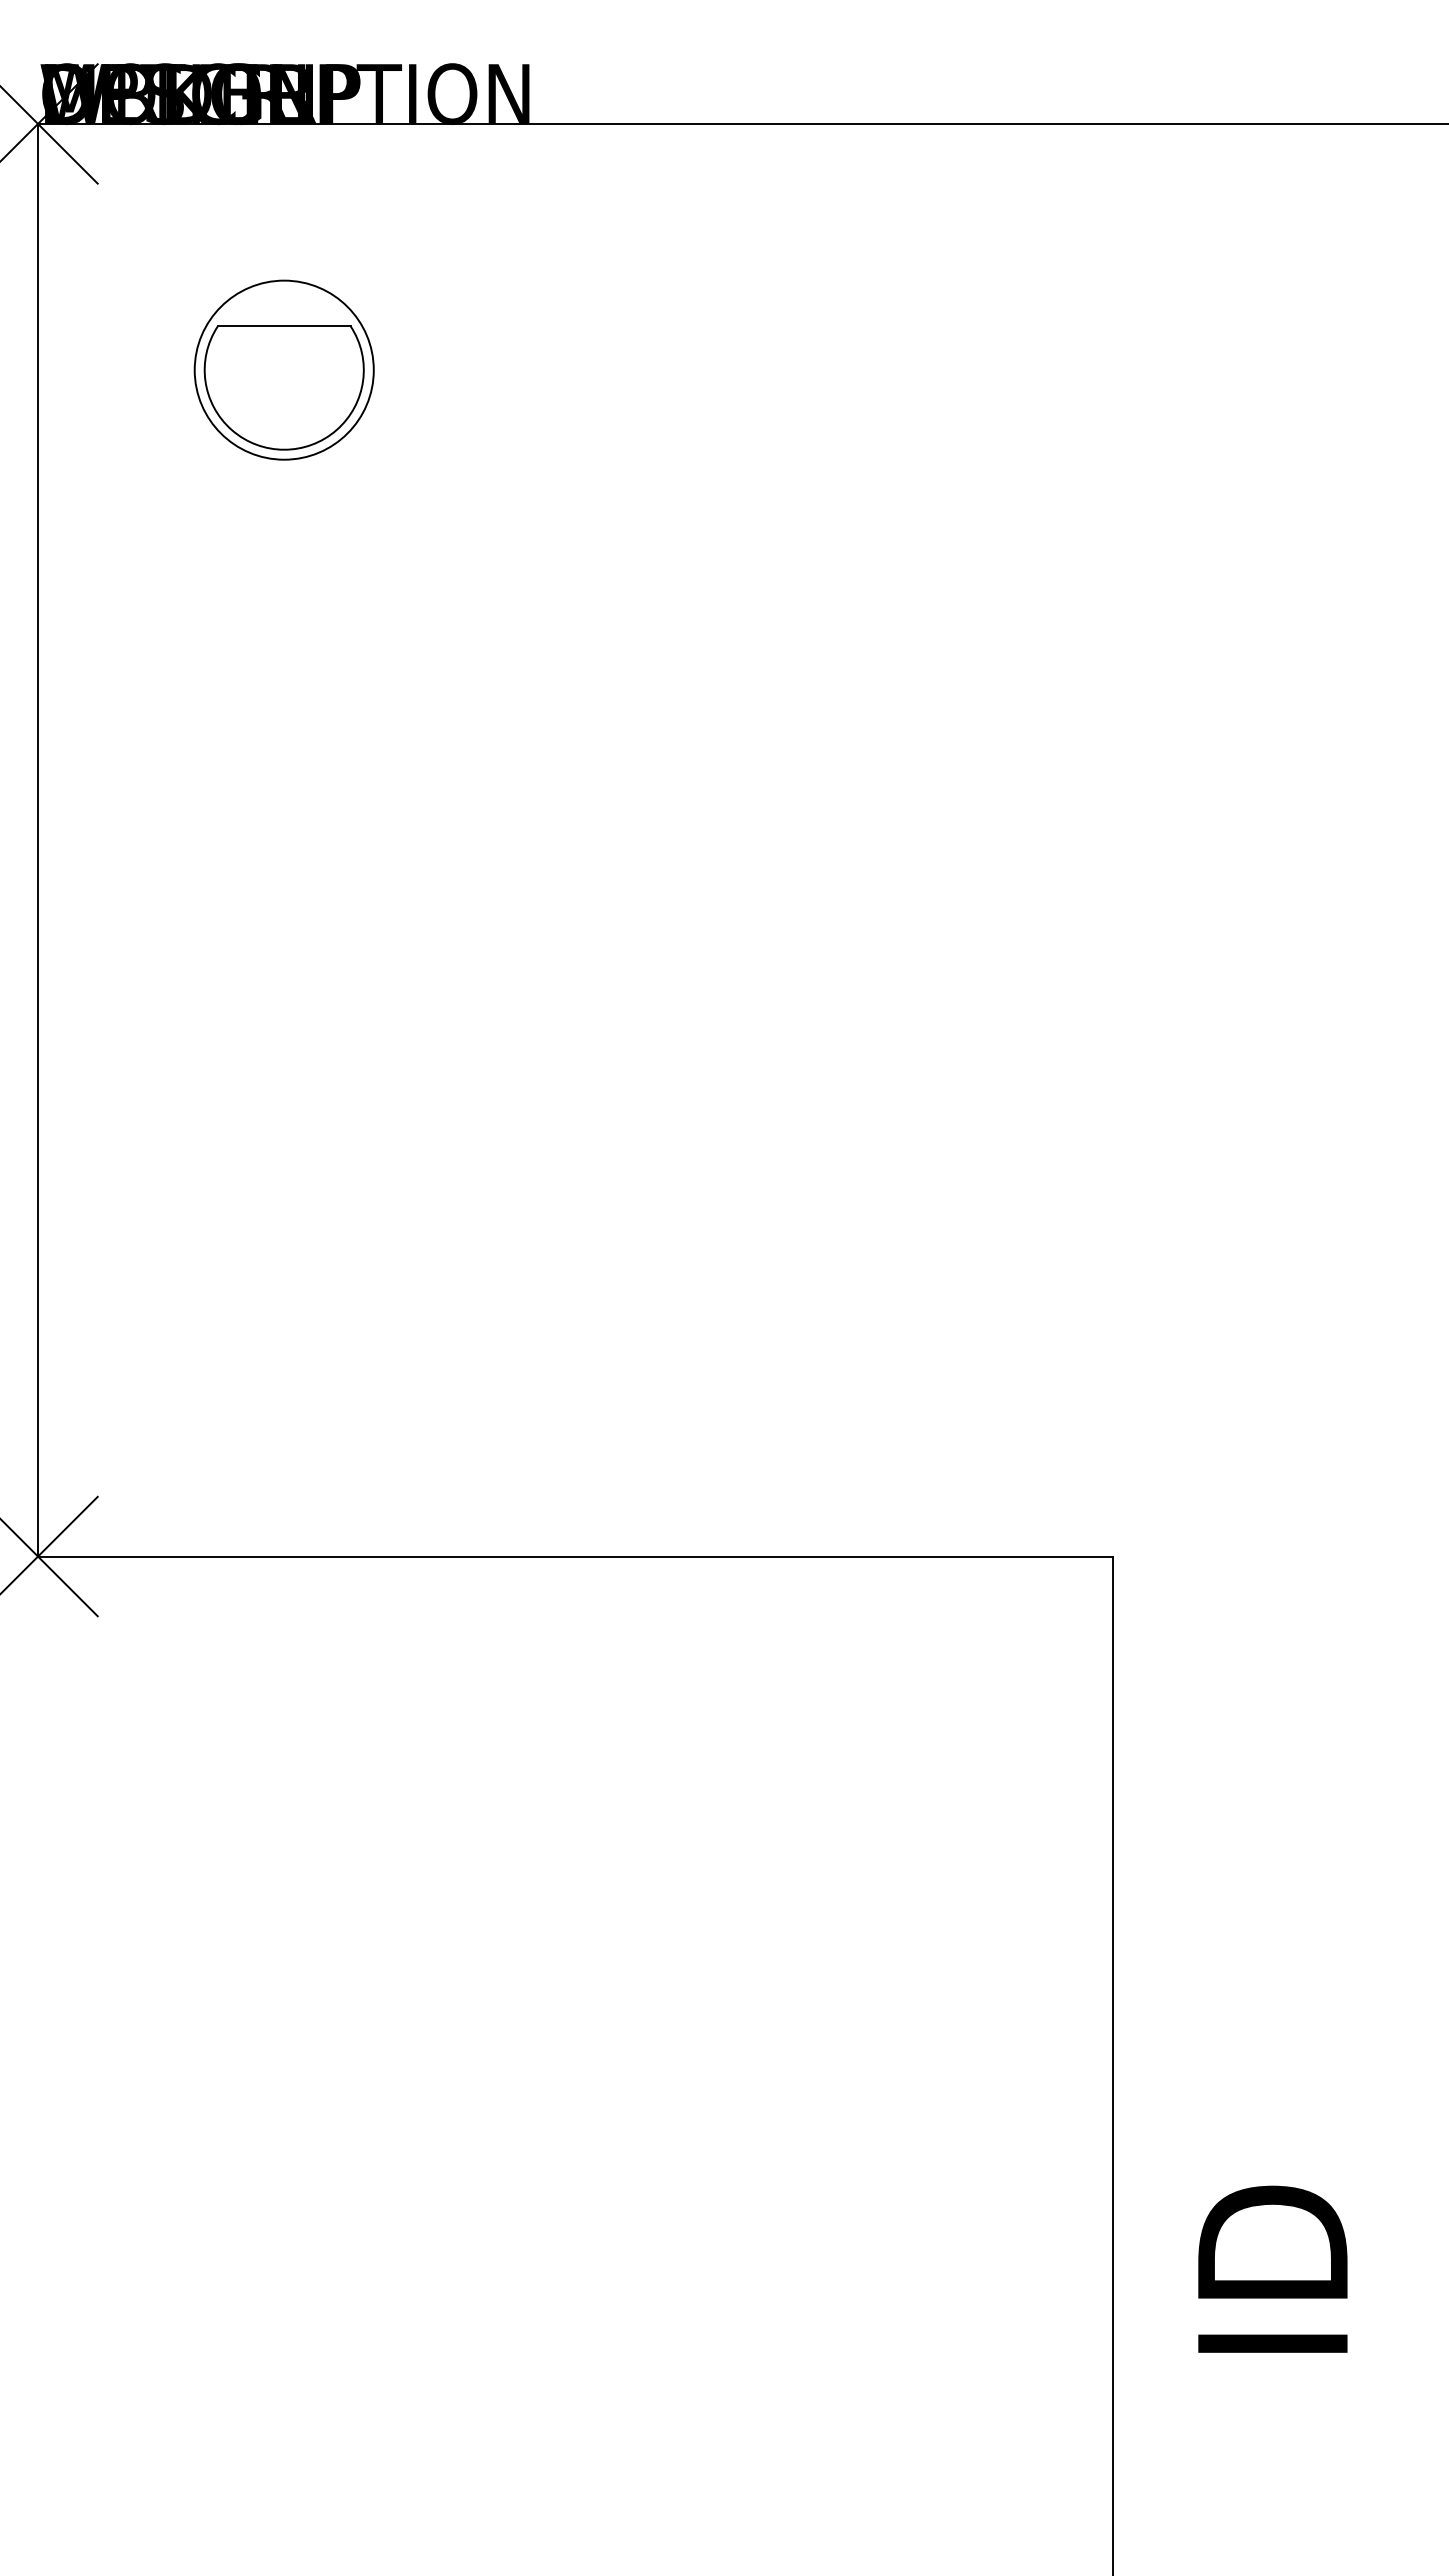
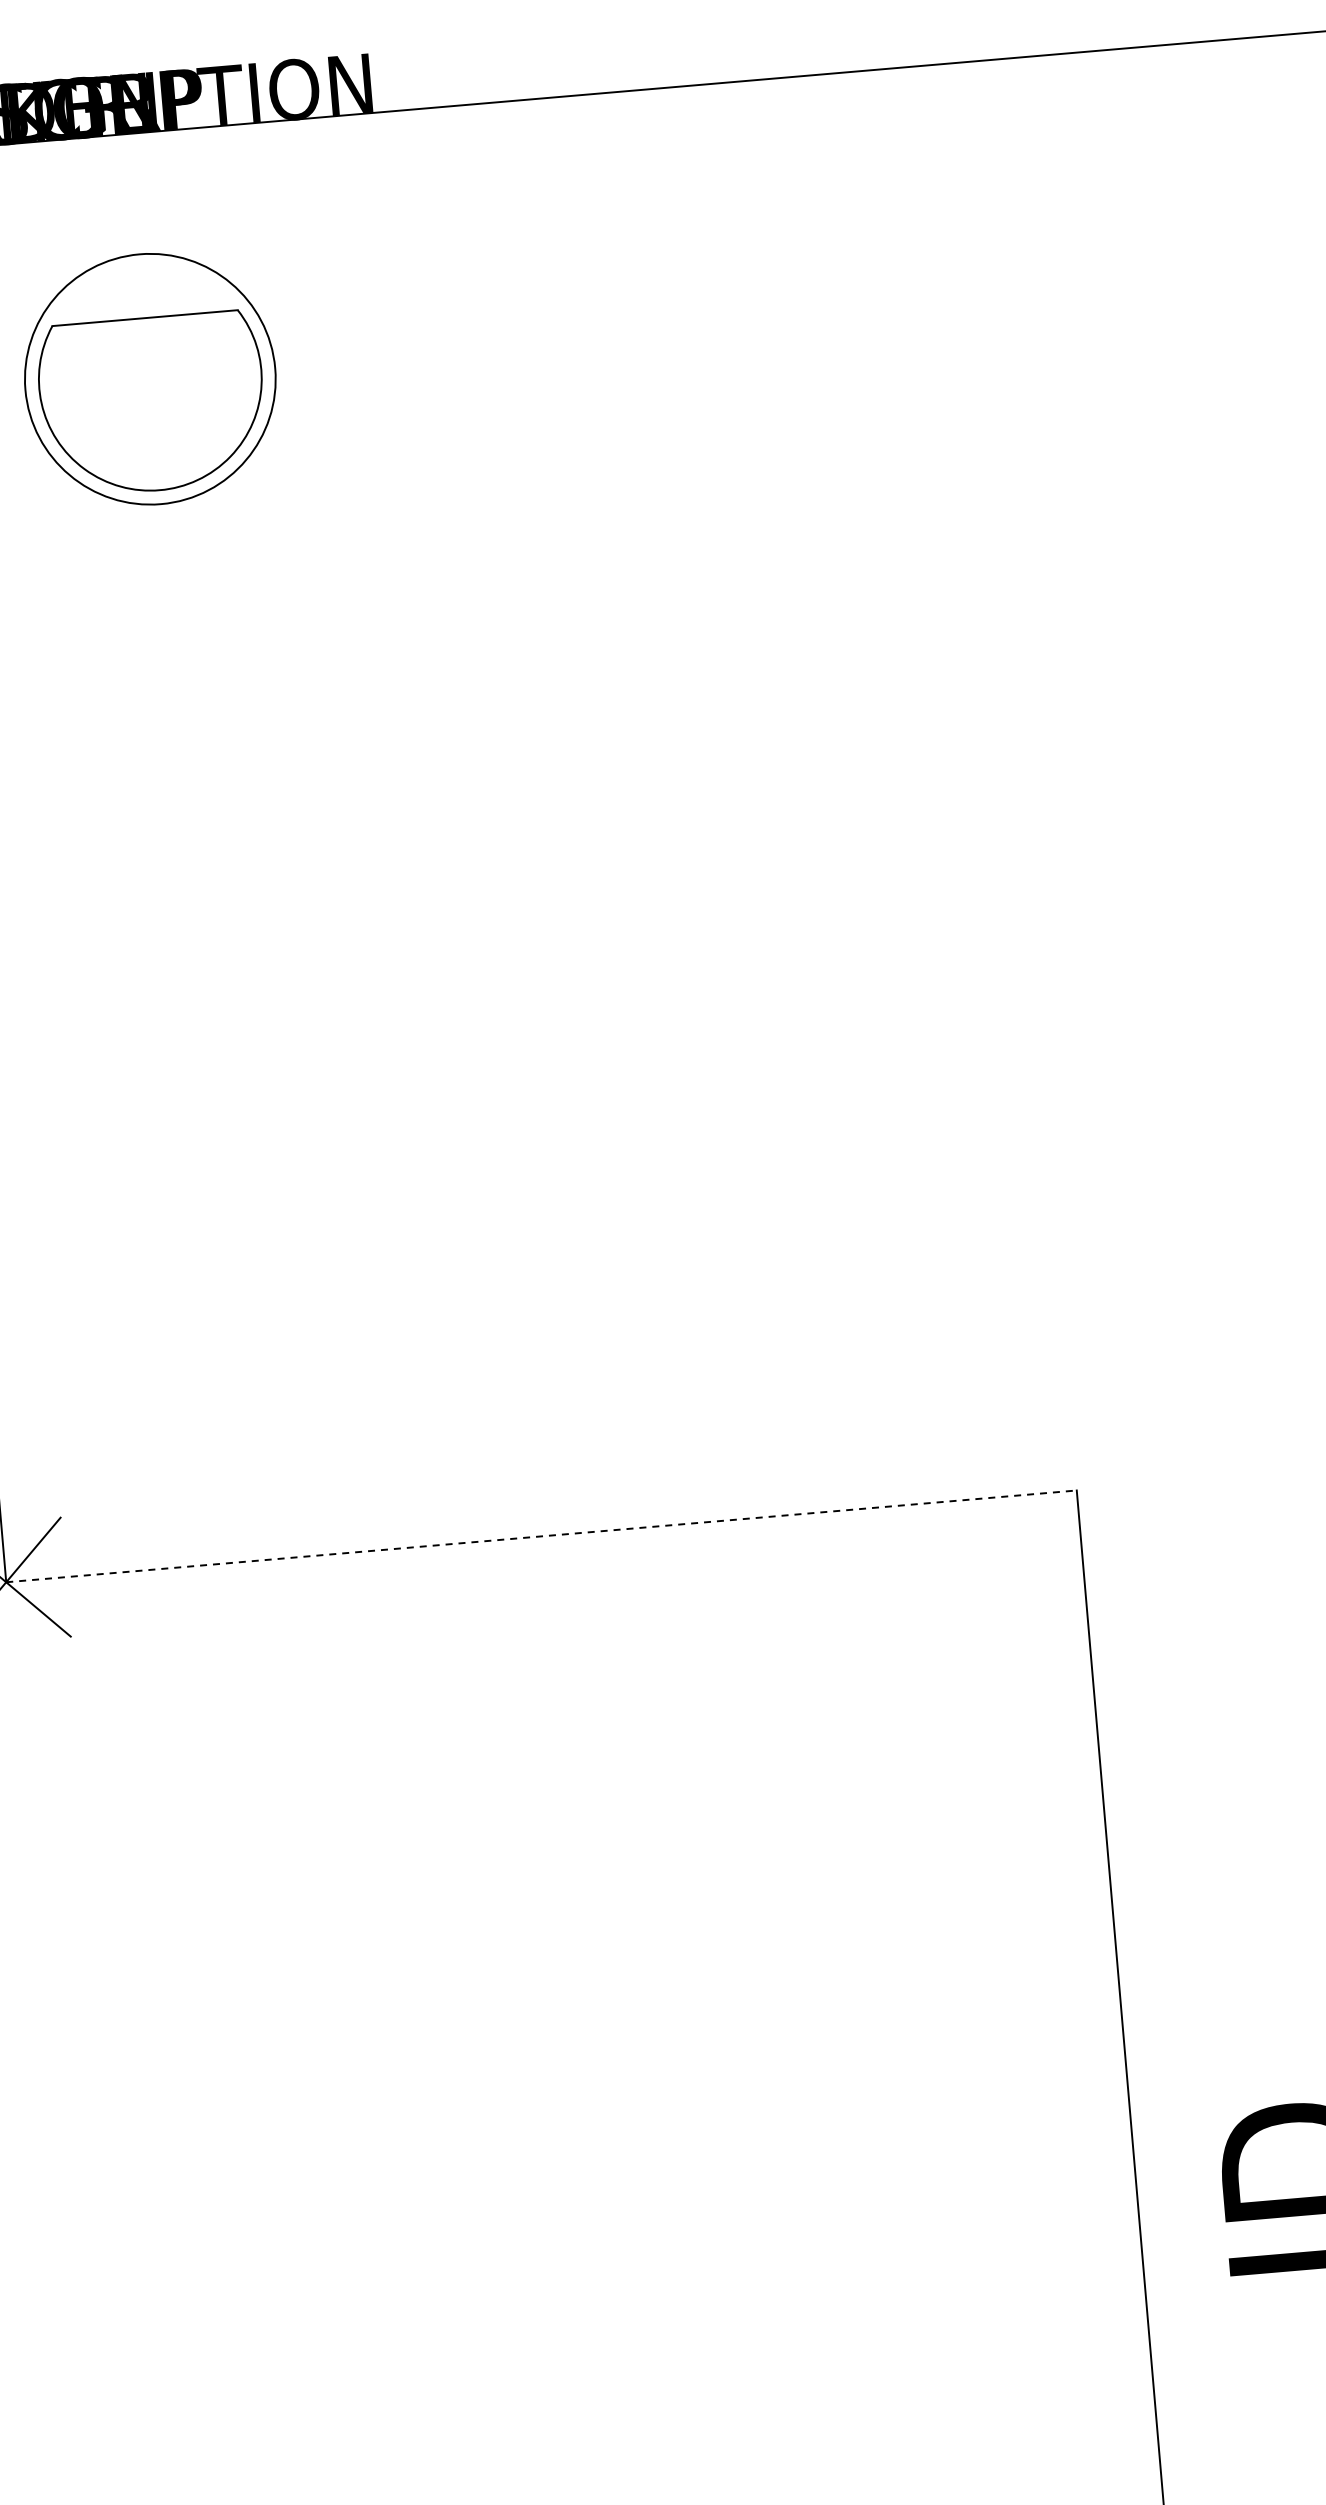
part: (283, 369) -> (149, 378), size x1.4
line: (575, 1556) -> (541, 1536), solid -> dashed

